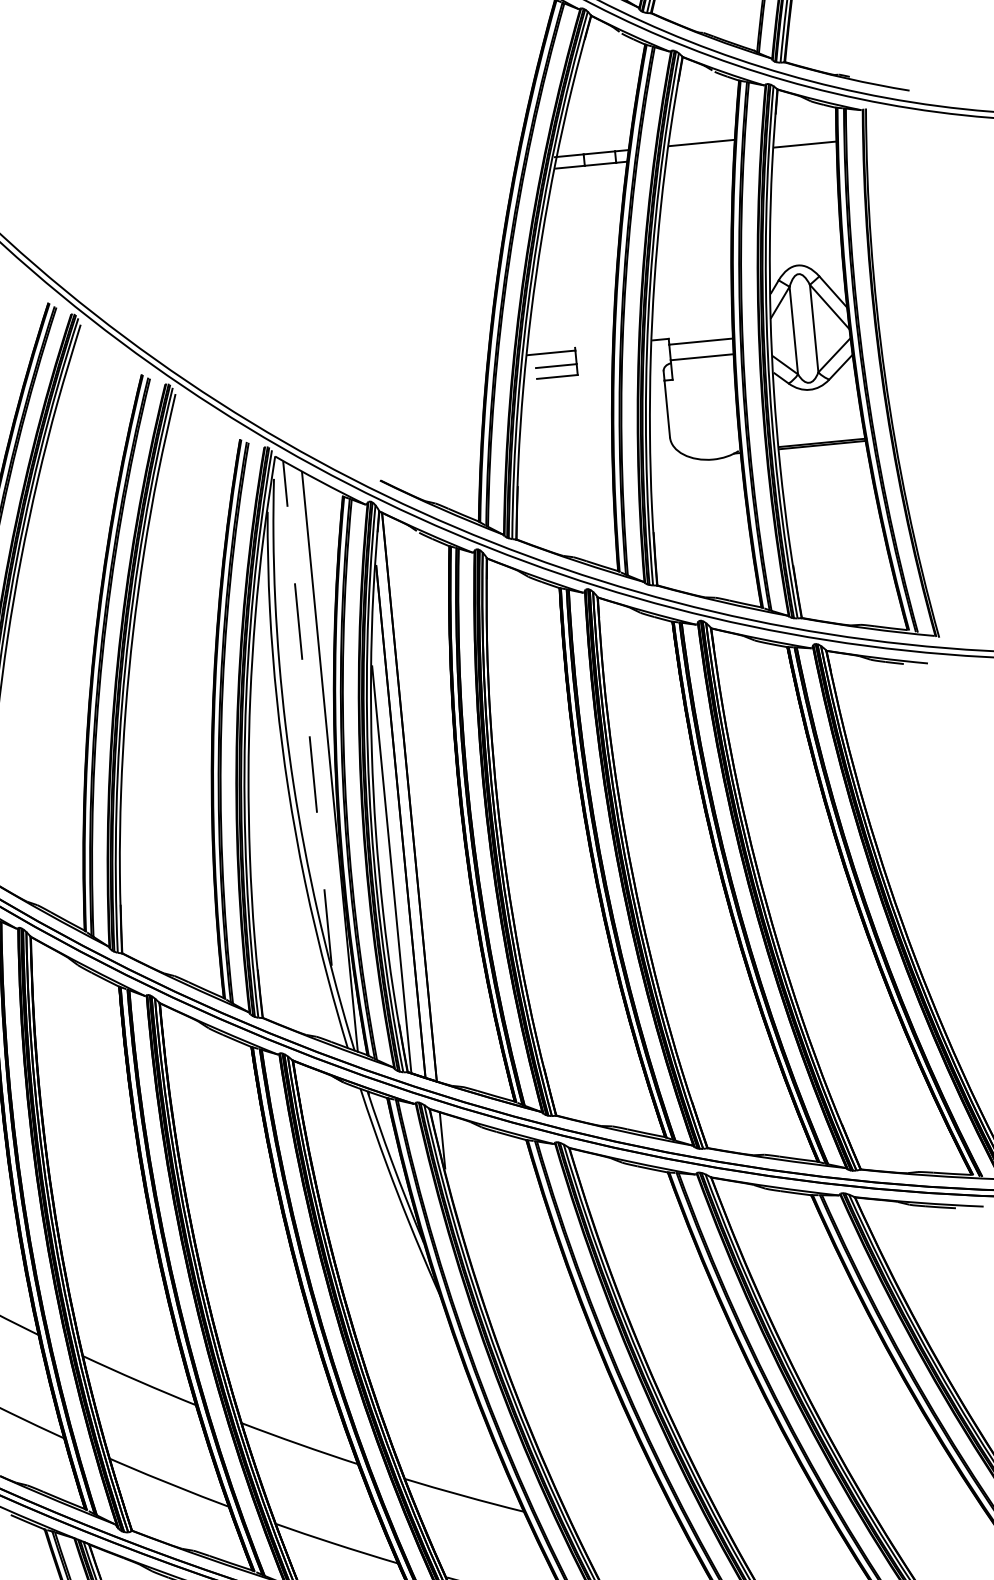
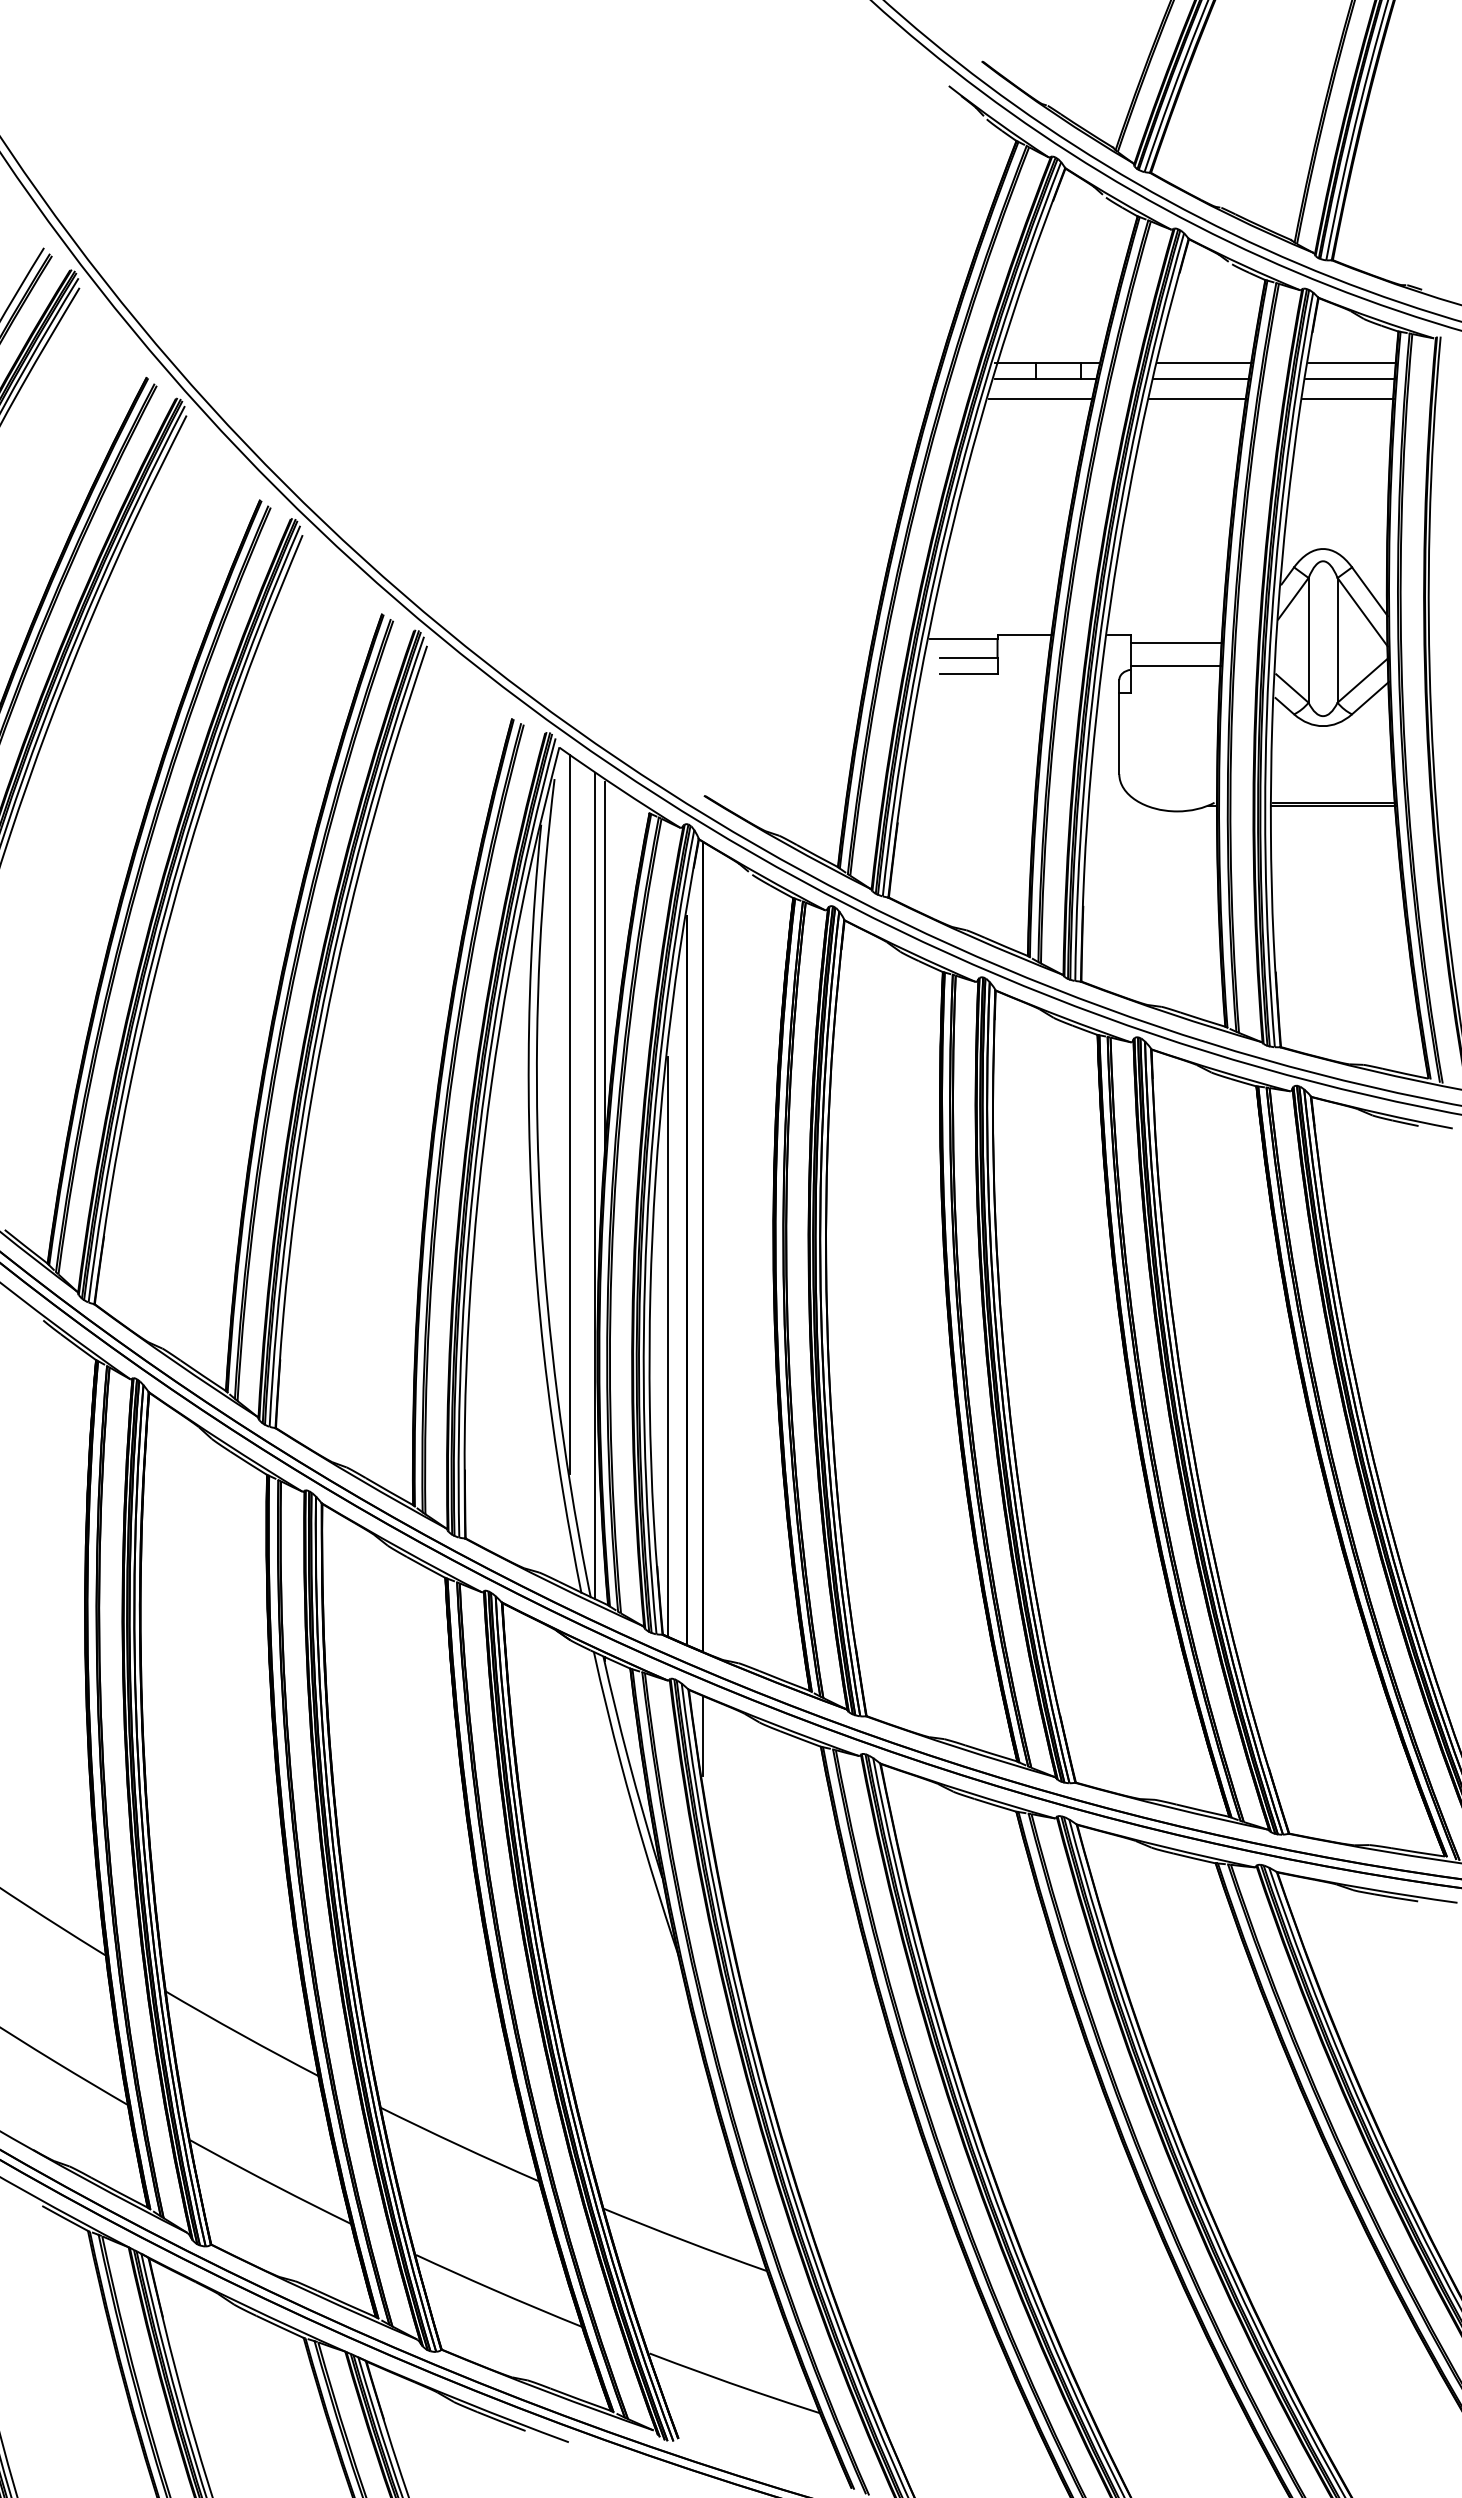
line: (805, 133) -> (1352, 363), added
line: (701, 154) -> (1201, 379), added
line: (805, 158) -> (1348, 398), added
line: (699, 168) -> (1197, 398), added
line: (589, 178) -> (1040, 398), added
line: (594, 346) -> (1025, 635), added
line: (322, 613) -> (604, 975), added
line: (307, 713) -> (569, 1114), dashed -> solid

